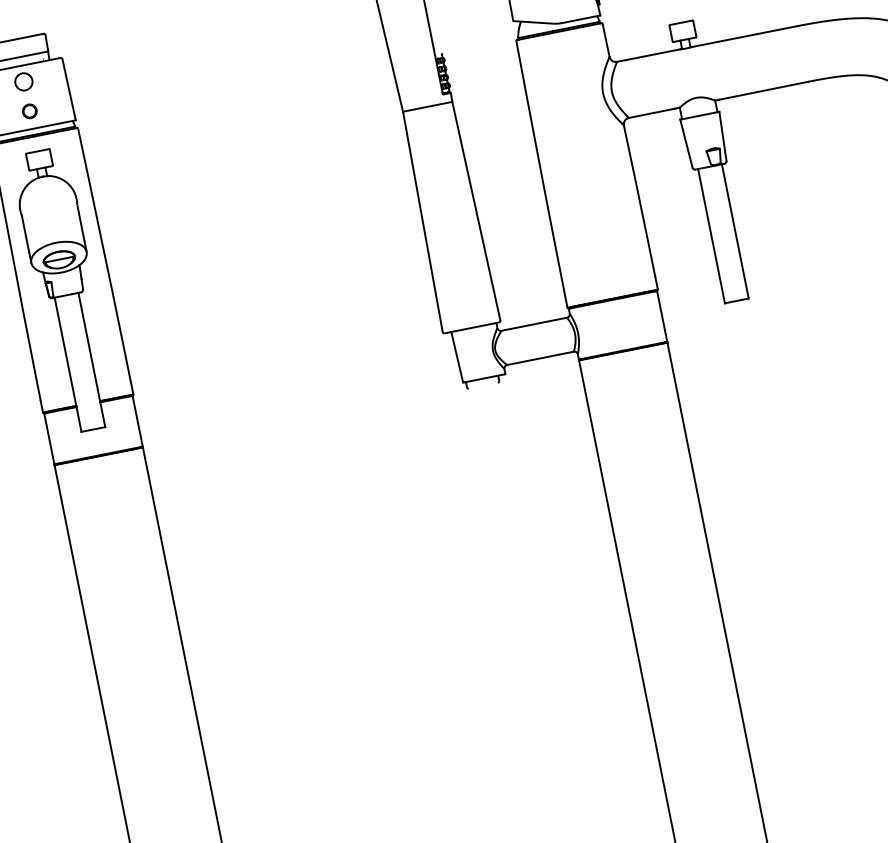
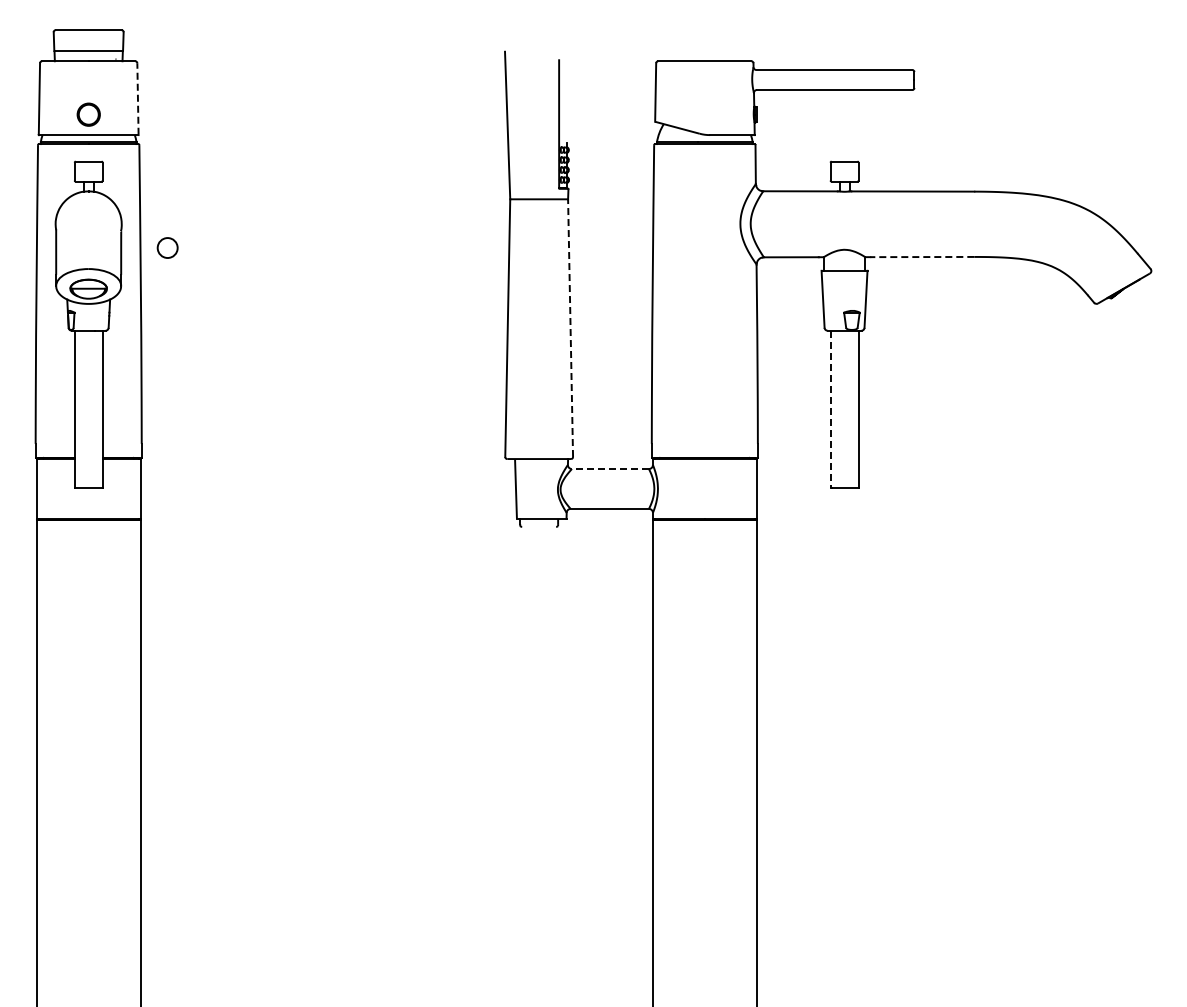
circle: (23, 81) -> (167, 247), moved
line: (68, 89) -> (137, 98), solid -> dashed
line: (763, 91) -> (922, 257), solid -> dashed
part: (29, 111) -> (88, 114), size x1.4
line: (476, 211) -> (570, 328), solid -> dashed
line: (711, 236) -> (830, 409), solid -> dashed
line: (534, 324) -> (610, 469), solid -> dashed

